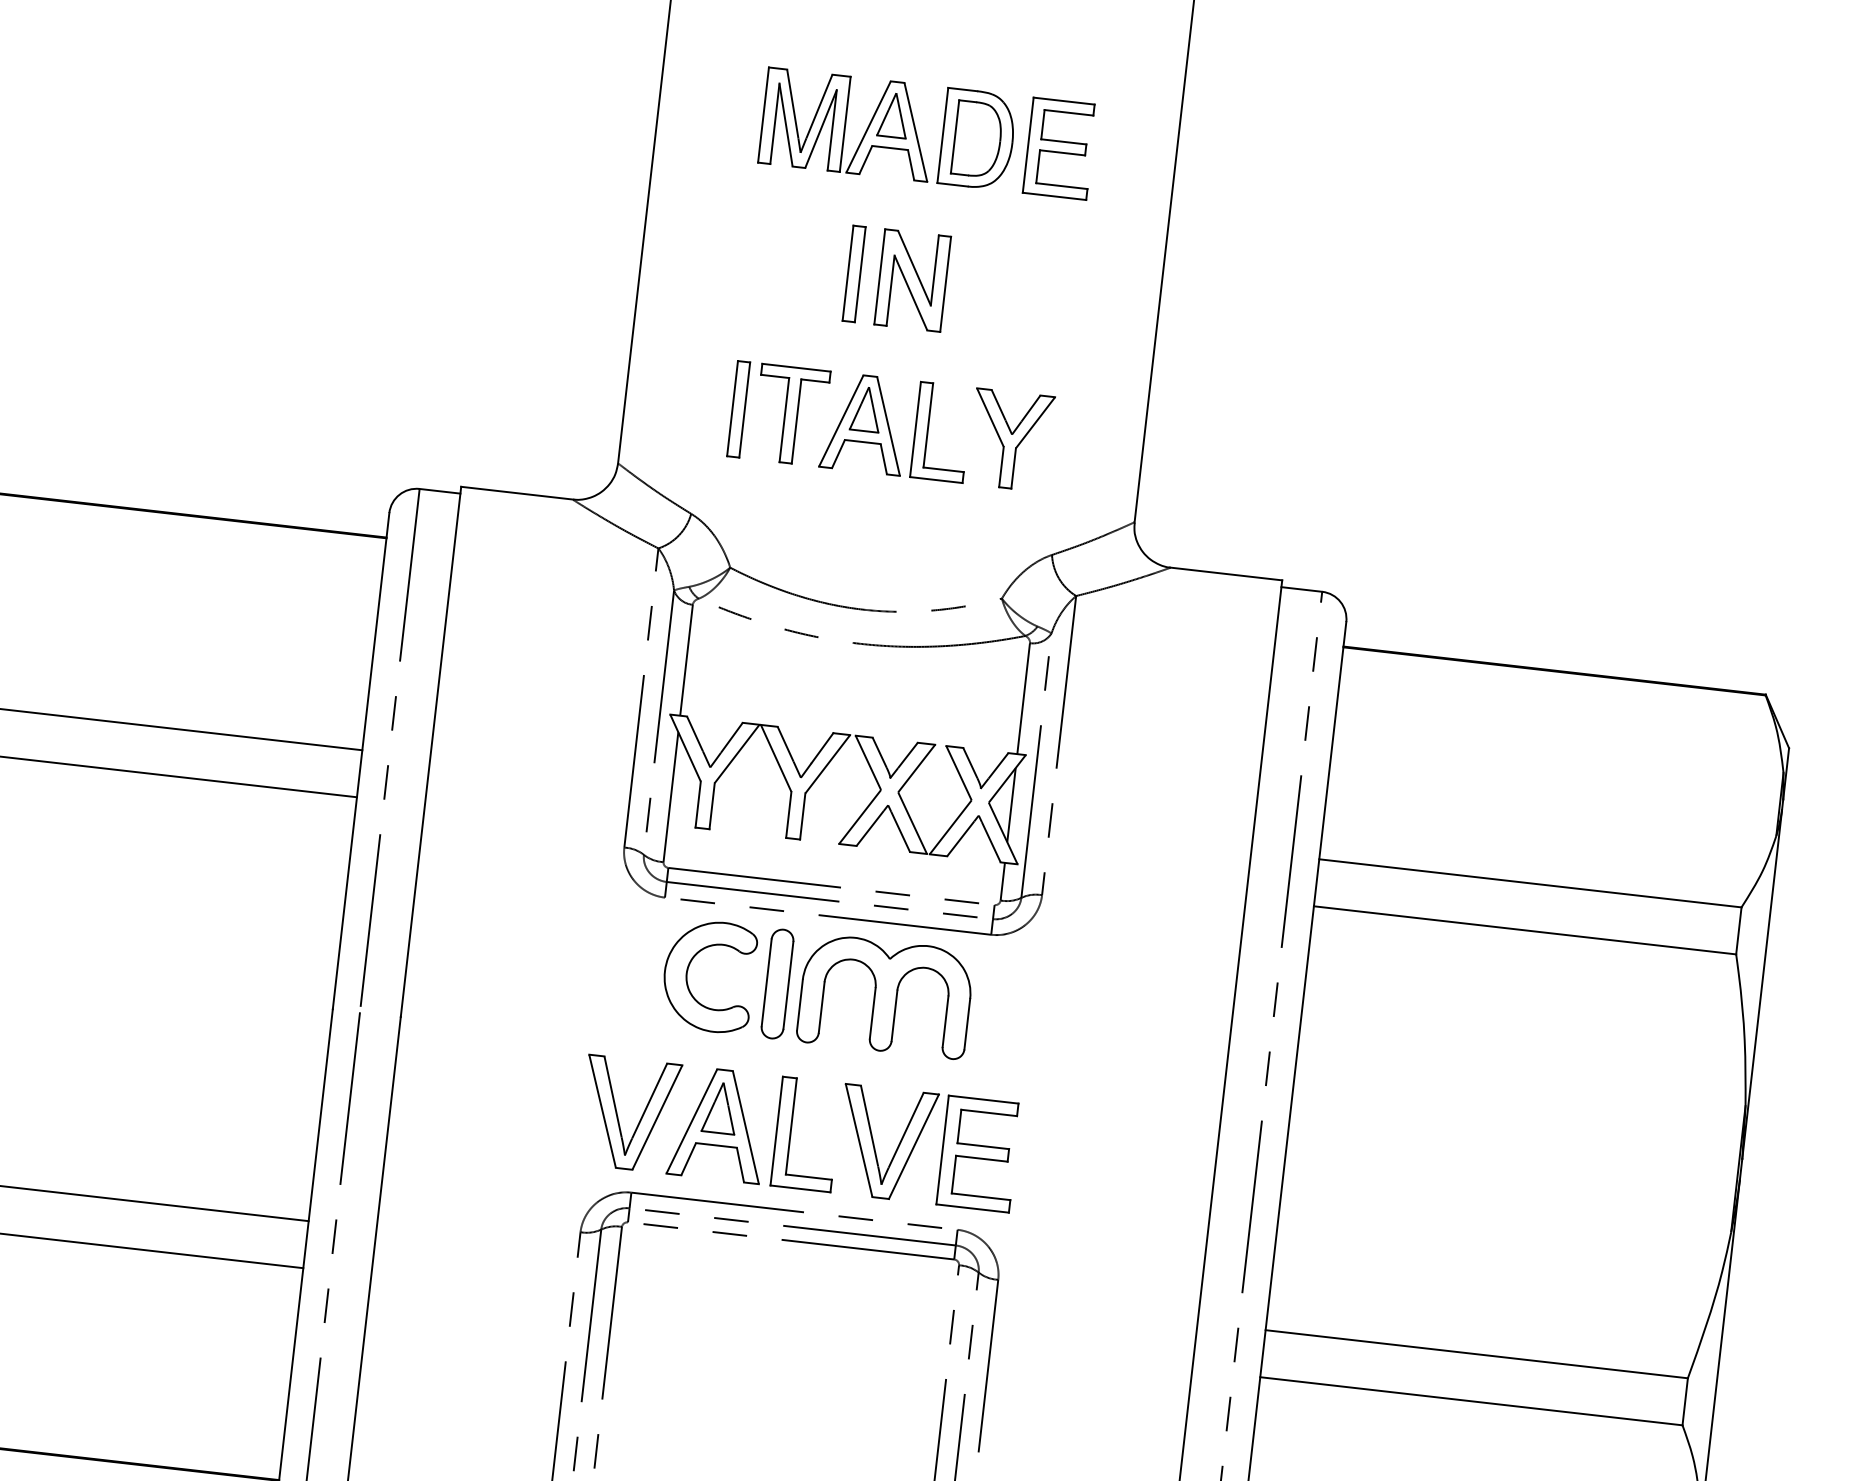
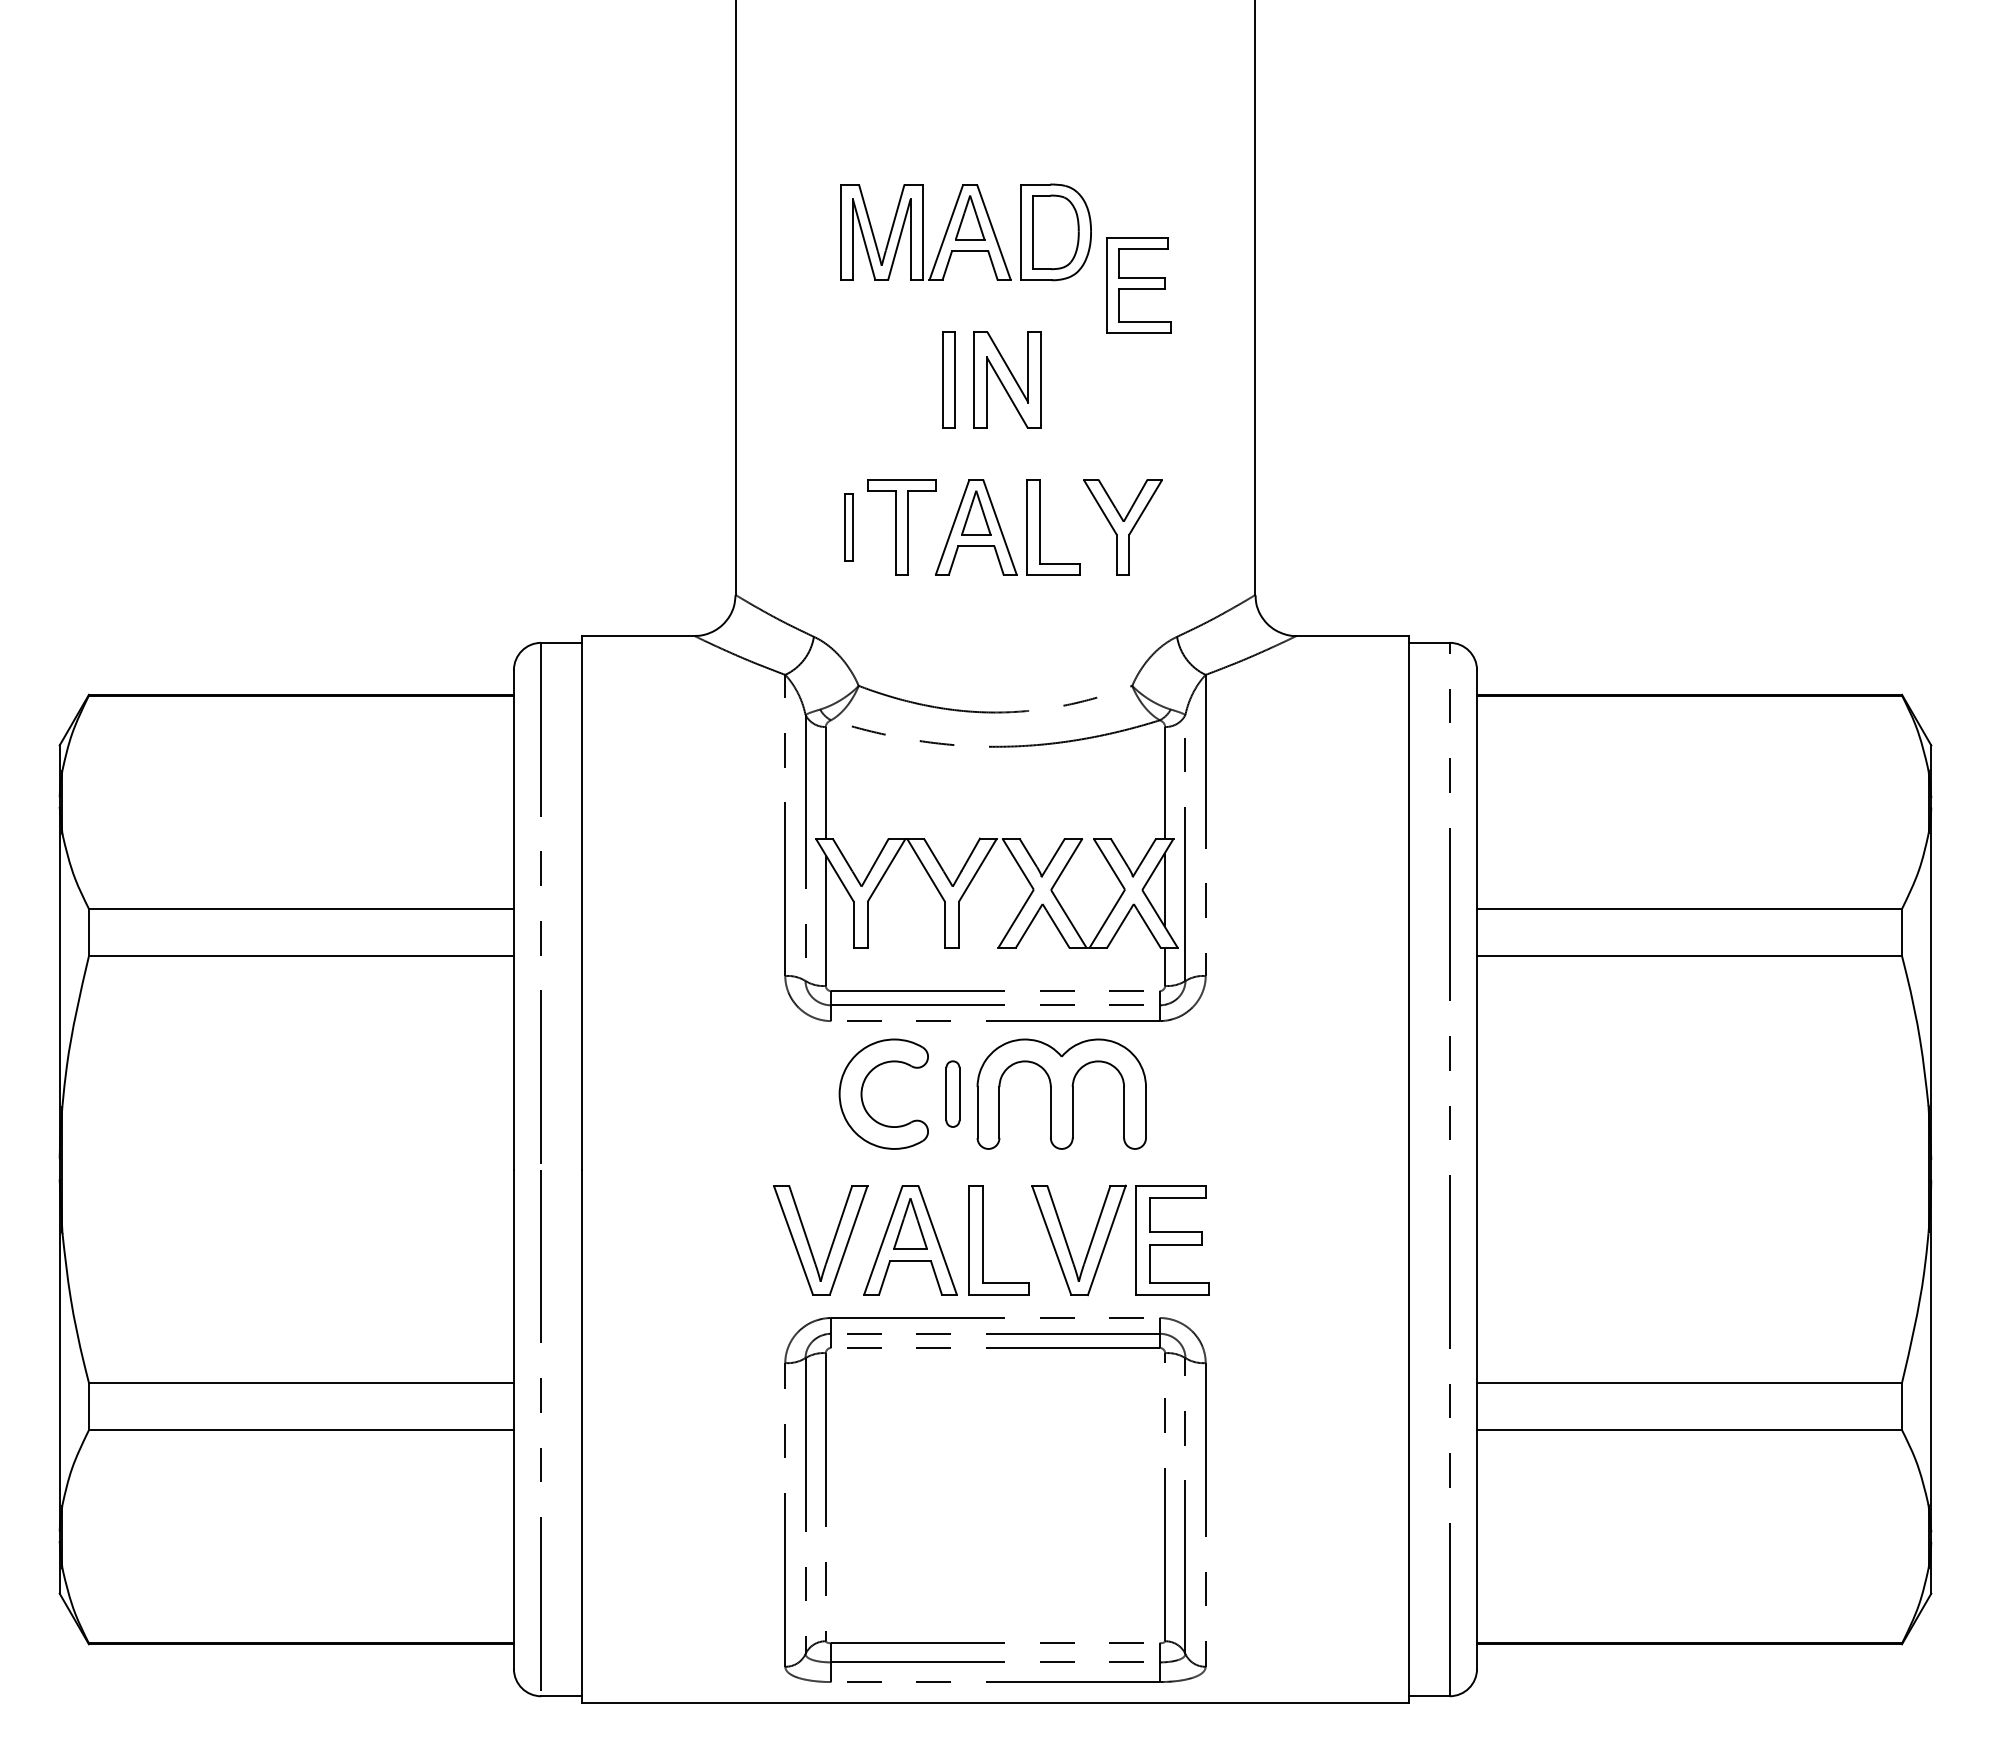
part: (1059, 148) -> (1138, 285), moved
part: (737, 409) -> (848, 527), size x0.7
part: (777, 983) -> (952, 1093), size x0.6

